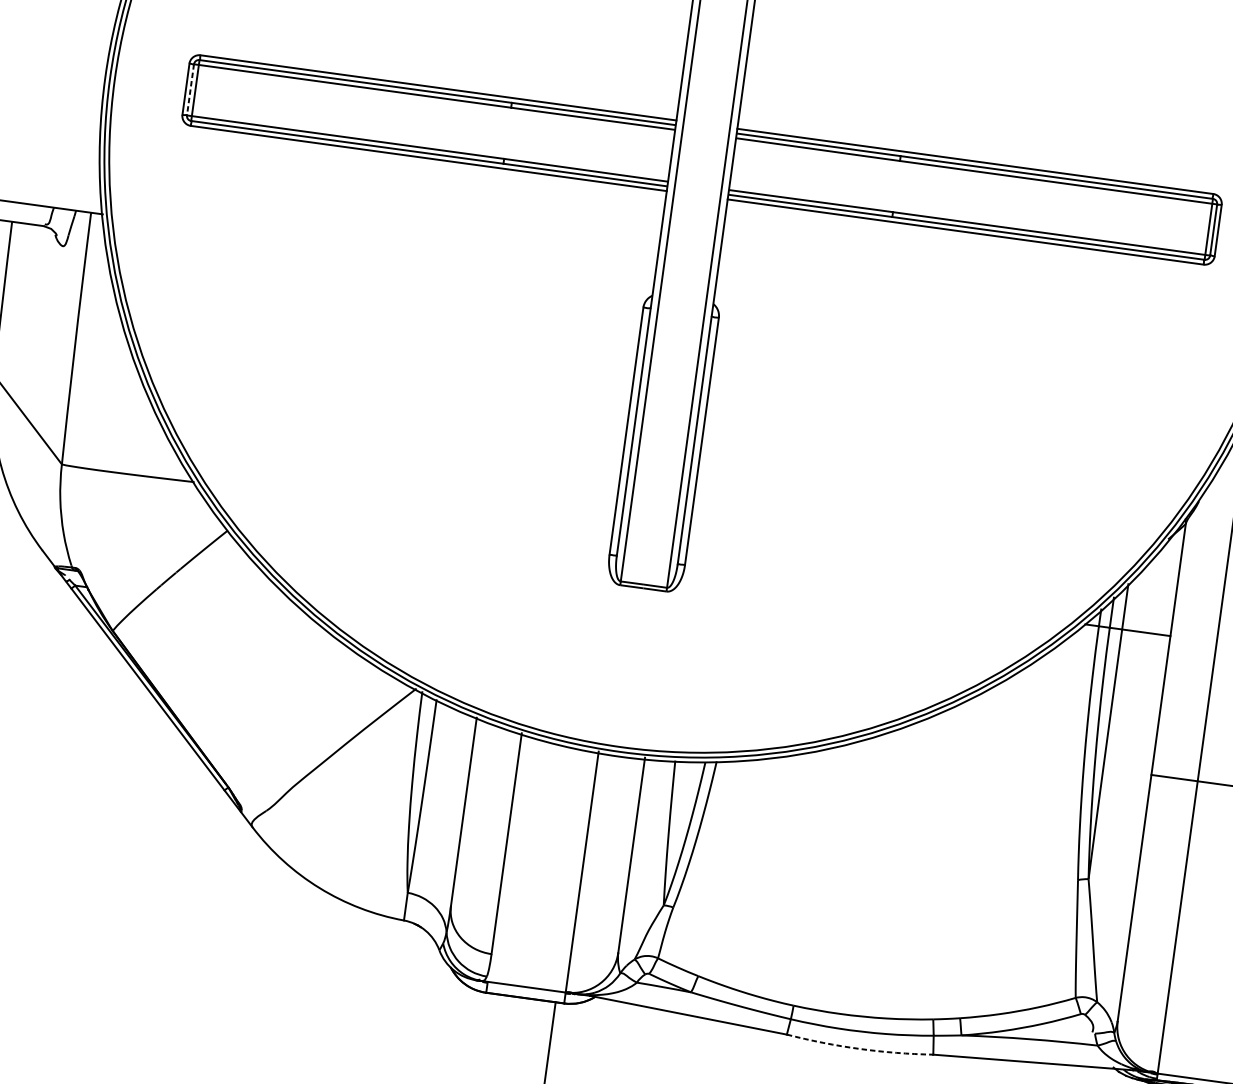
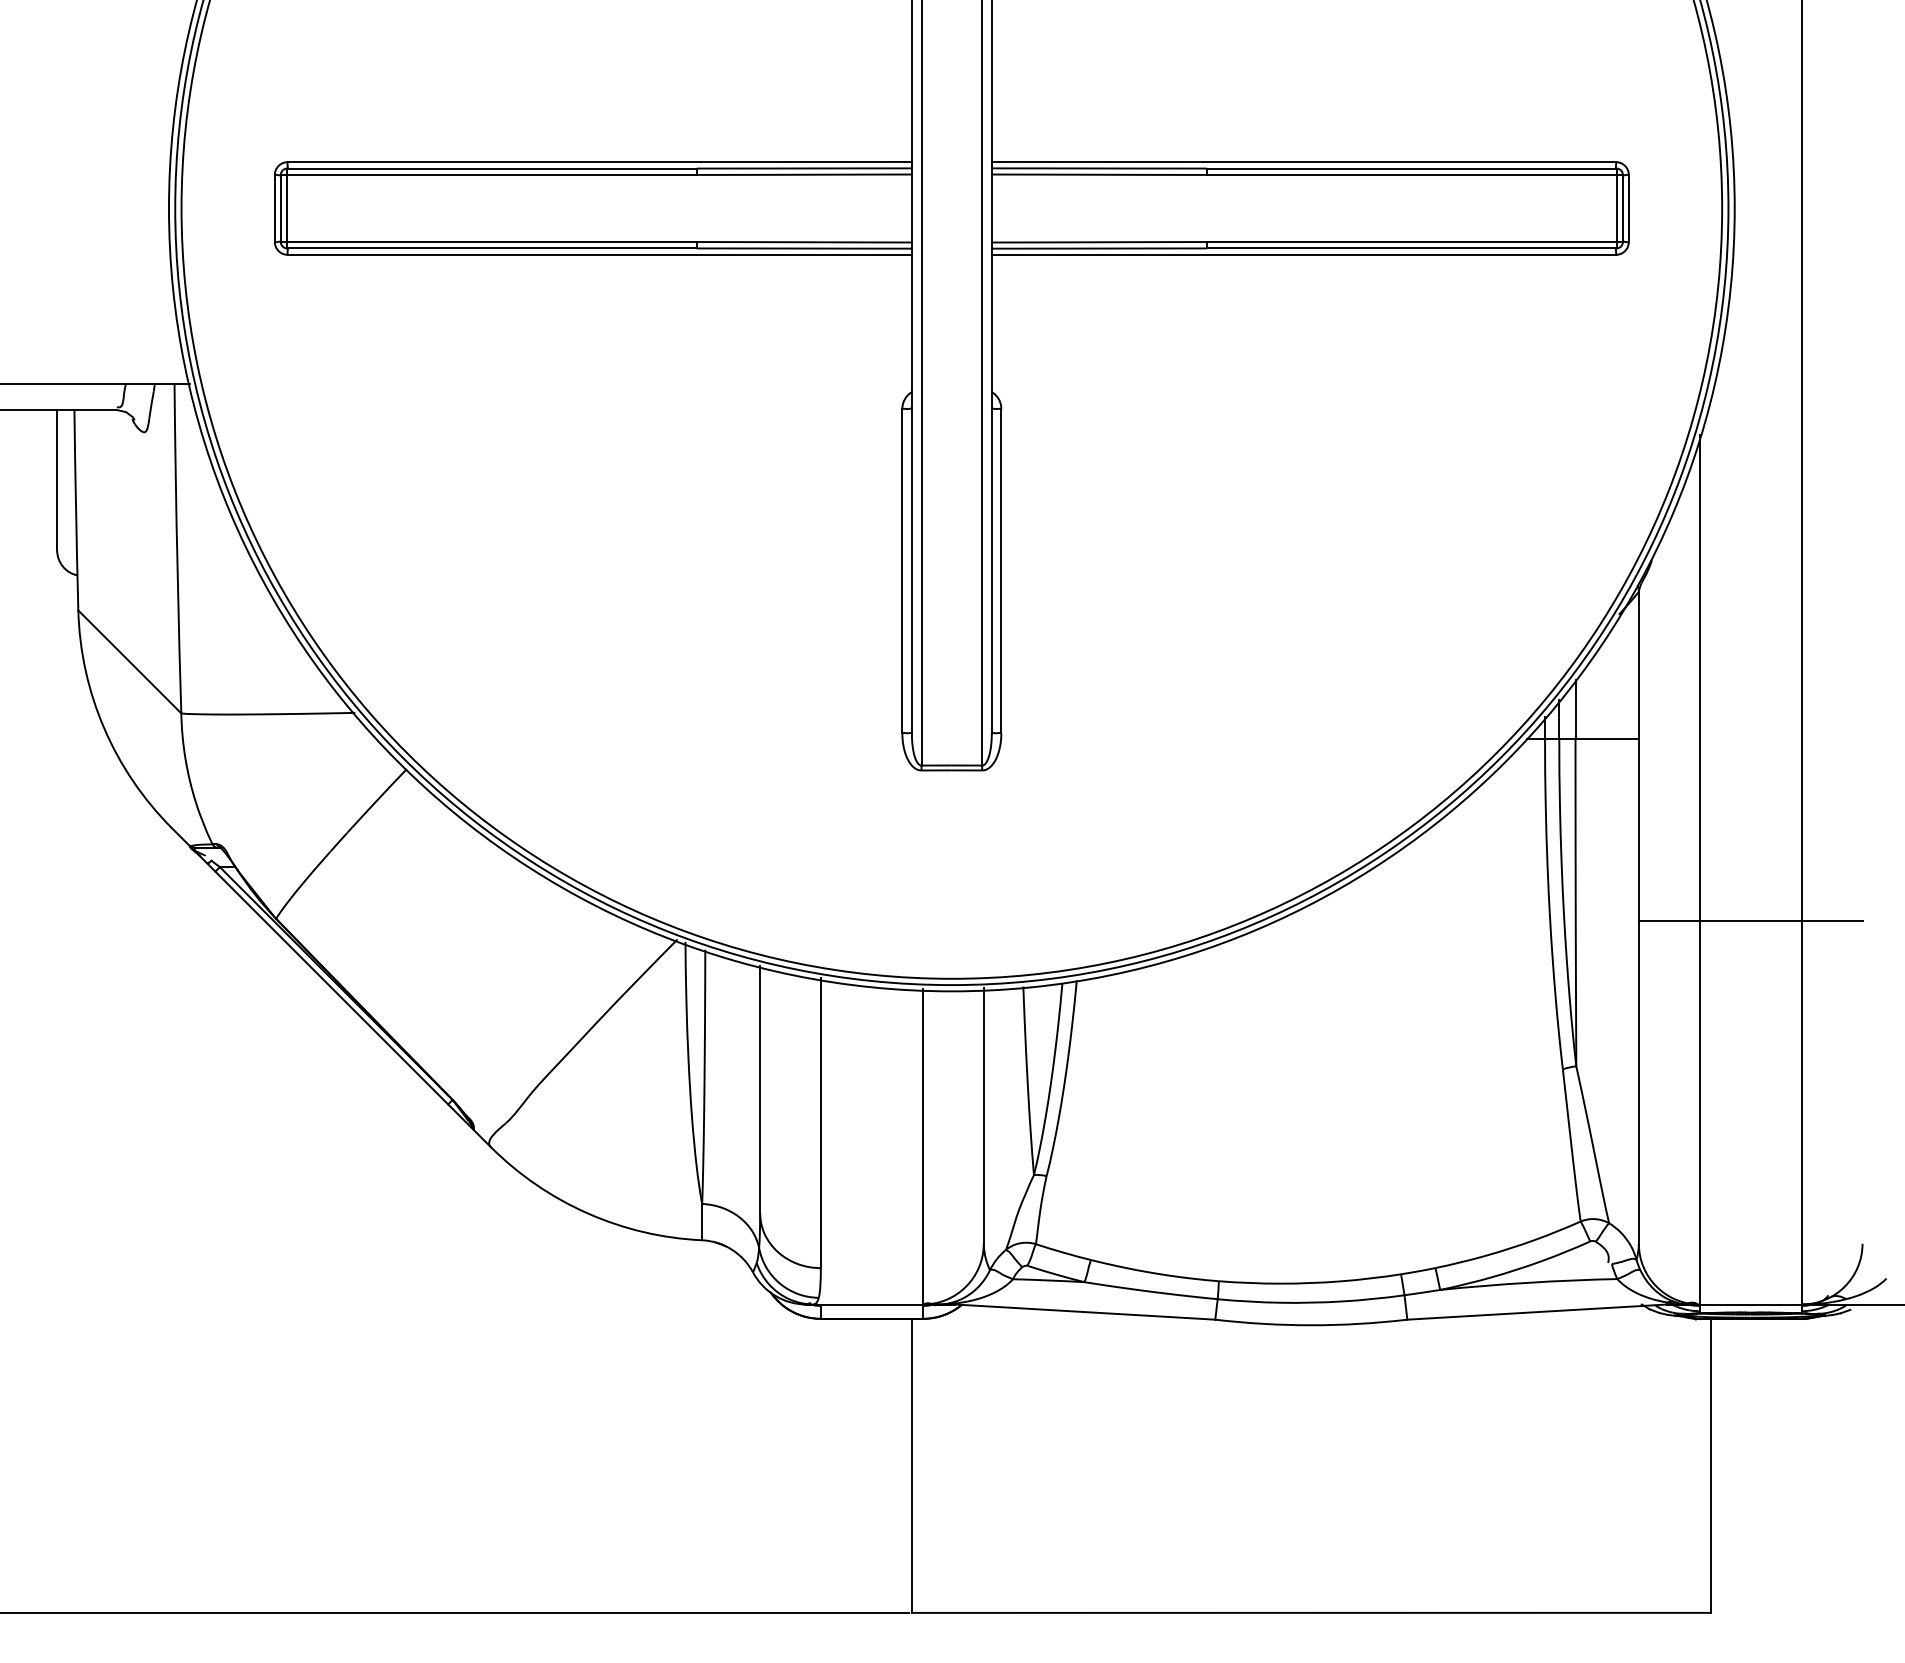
line: (190, 89) -> (280, 208), dashed -> solid
arc: (859, 1049) -> (1311, 1325), dashed -> solid

